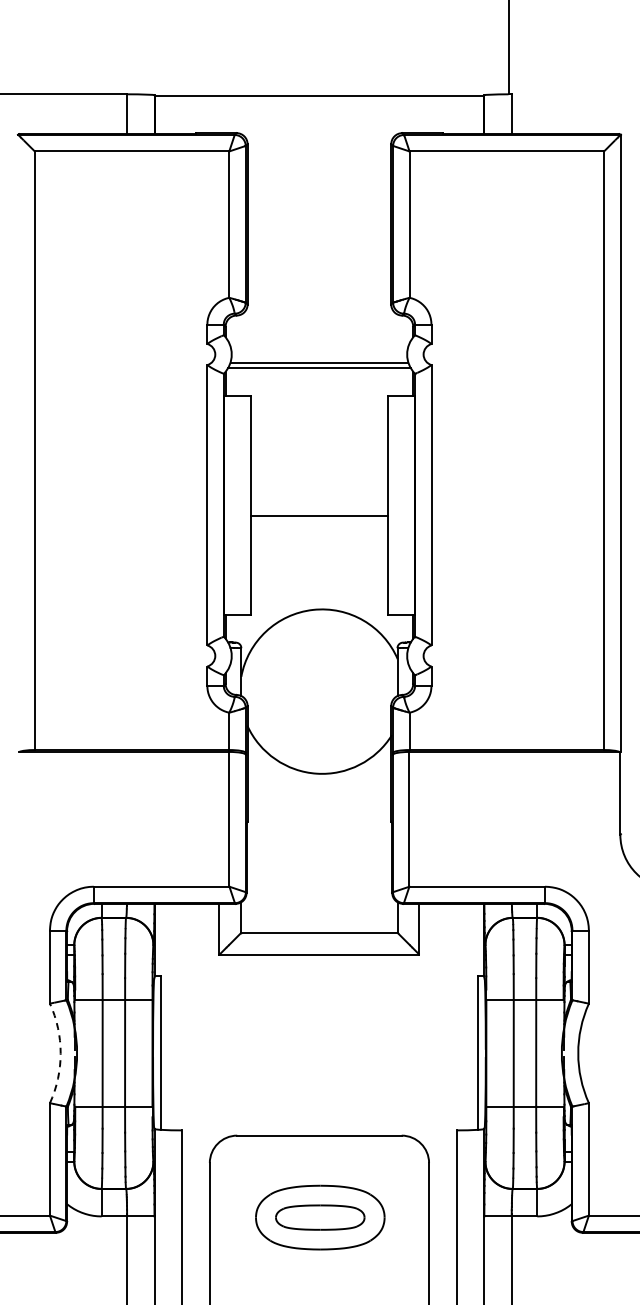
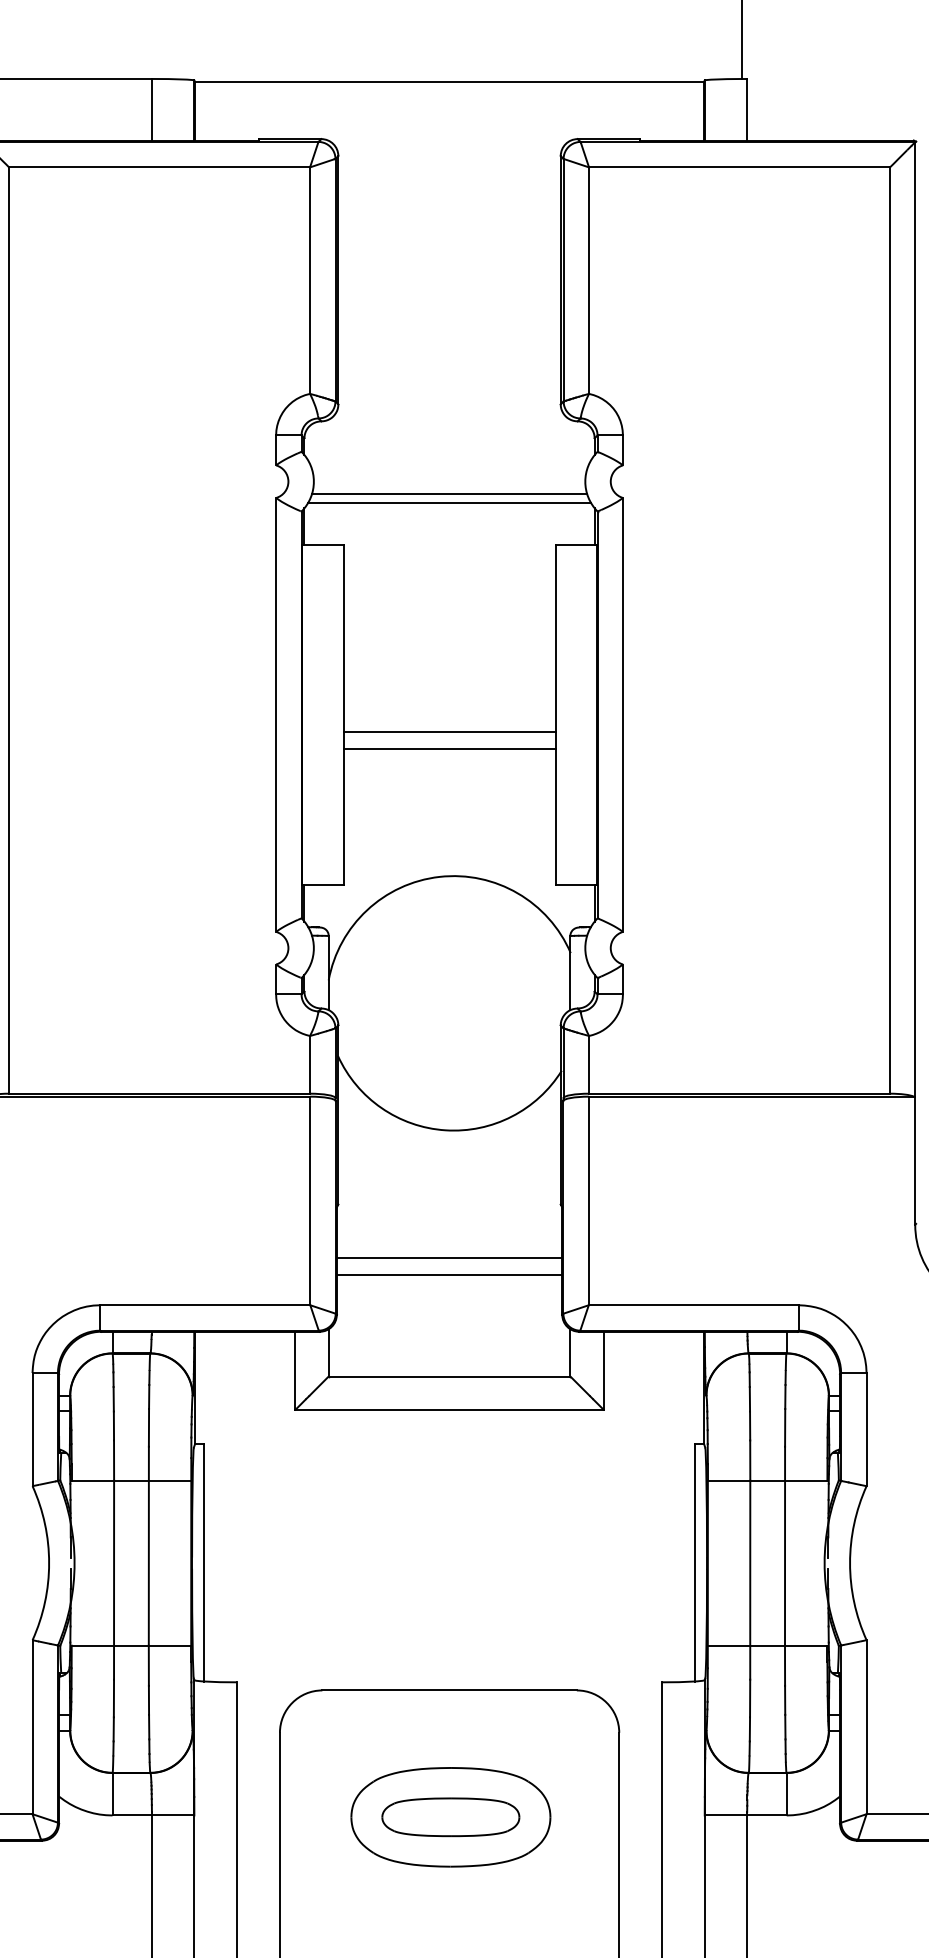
line: (318, 527) -> (448, 749), added
line: (319, 856) -> (449, 1258), added
line: (319, 867) -> (449, 1275), added
arc: (60, 1053) -> (48, 1563), dashed -> solid

